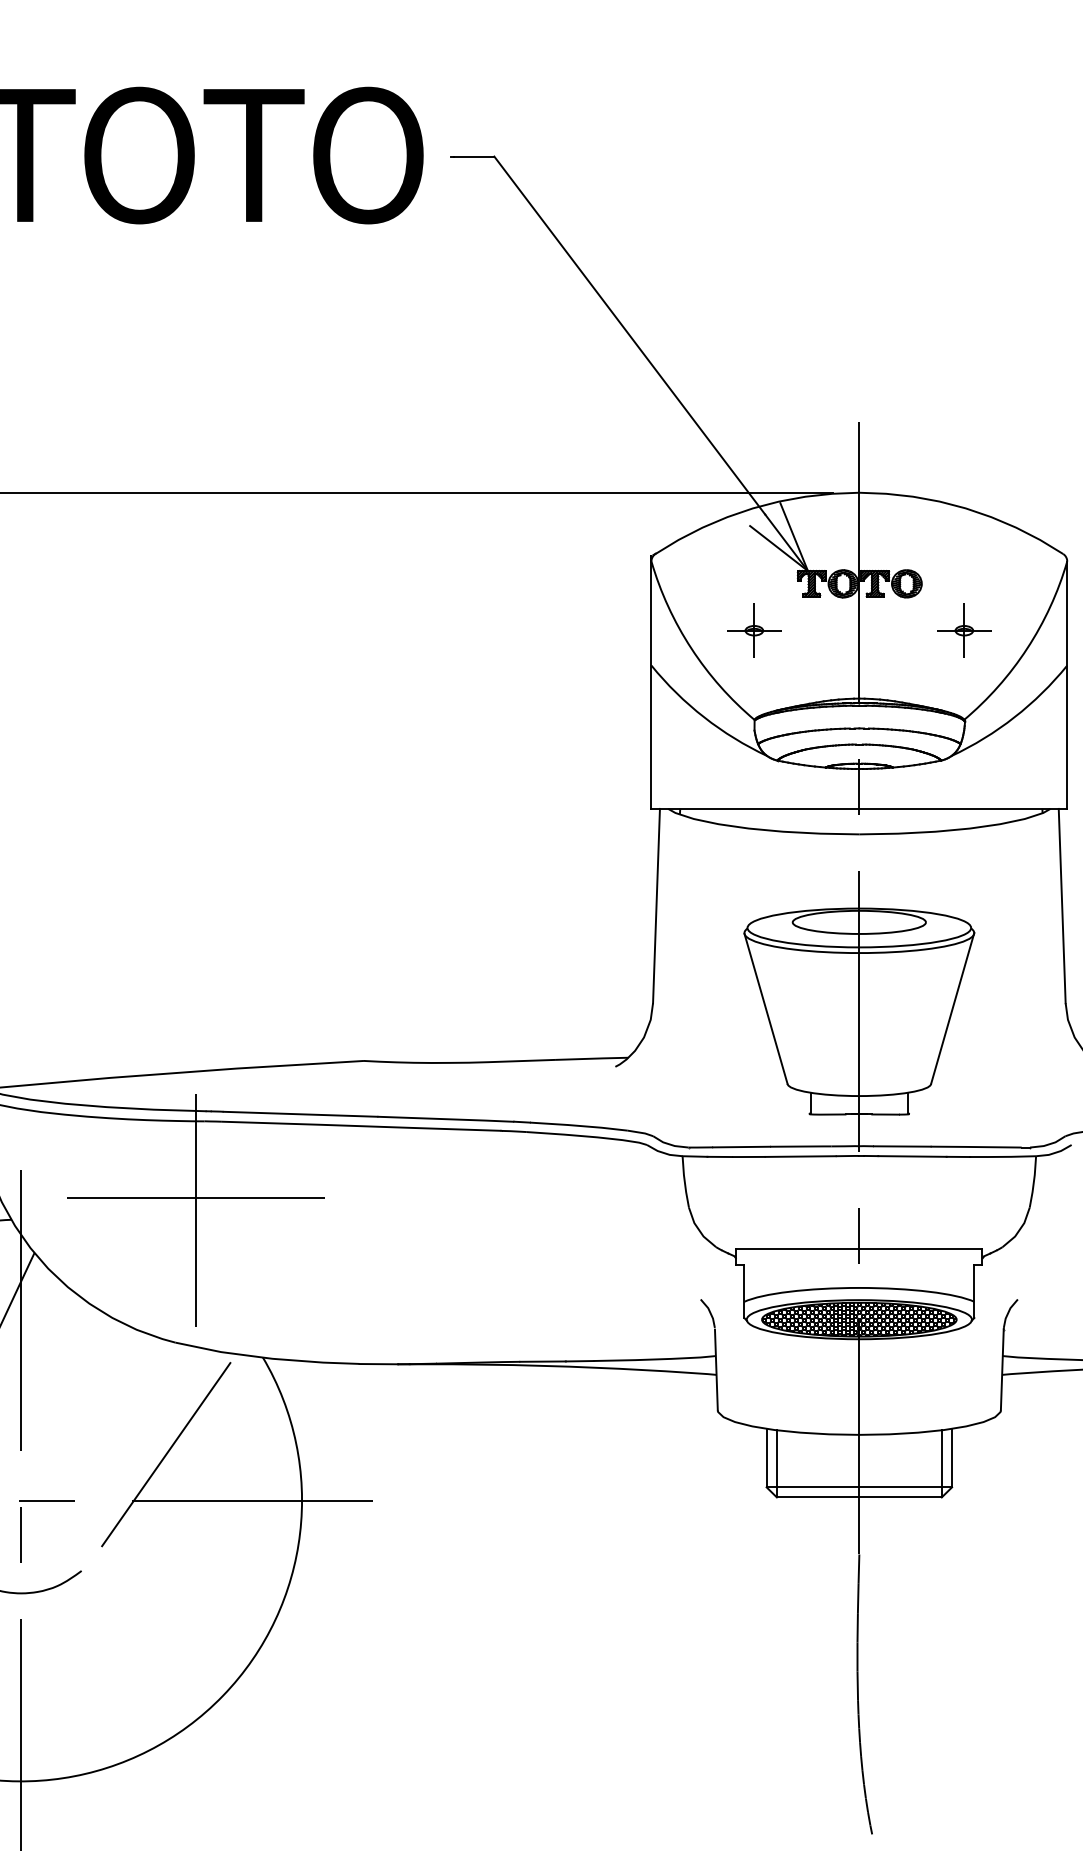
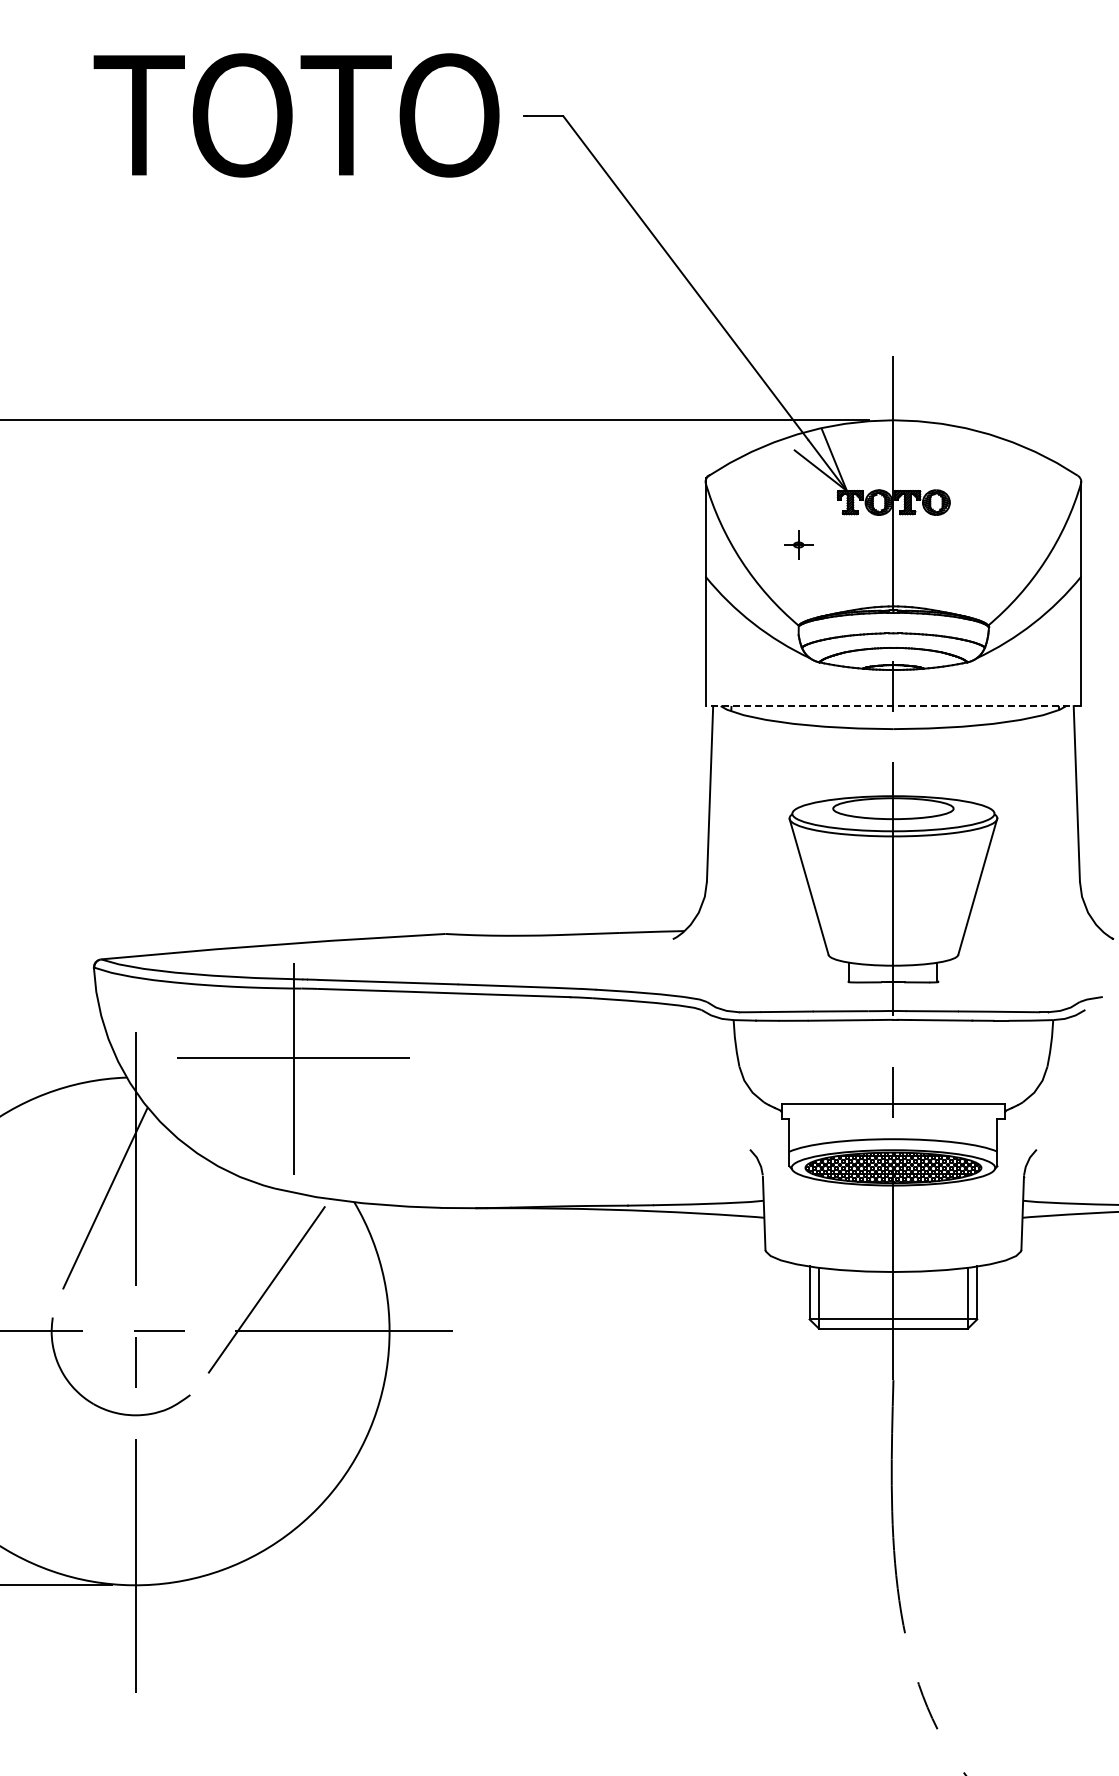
part: (754, 630) -> (798, 544), size x0.6
part: (963, 630) -> (987, 544), removed
line: (859, 809) -> (893, 706), solid -> dashed

